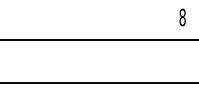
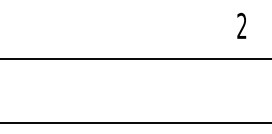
text: (182, 17) -> (241, 26), 8 -> 2

